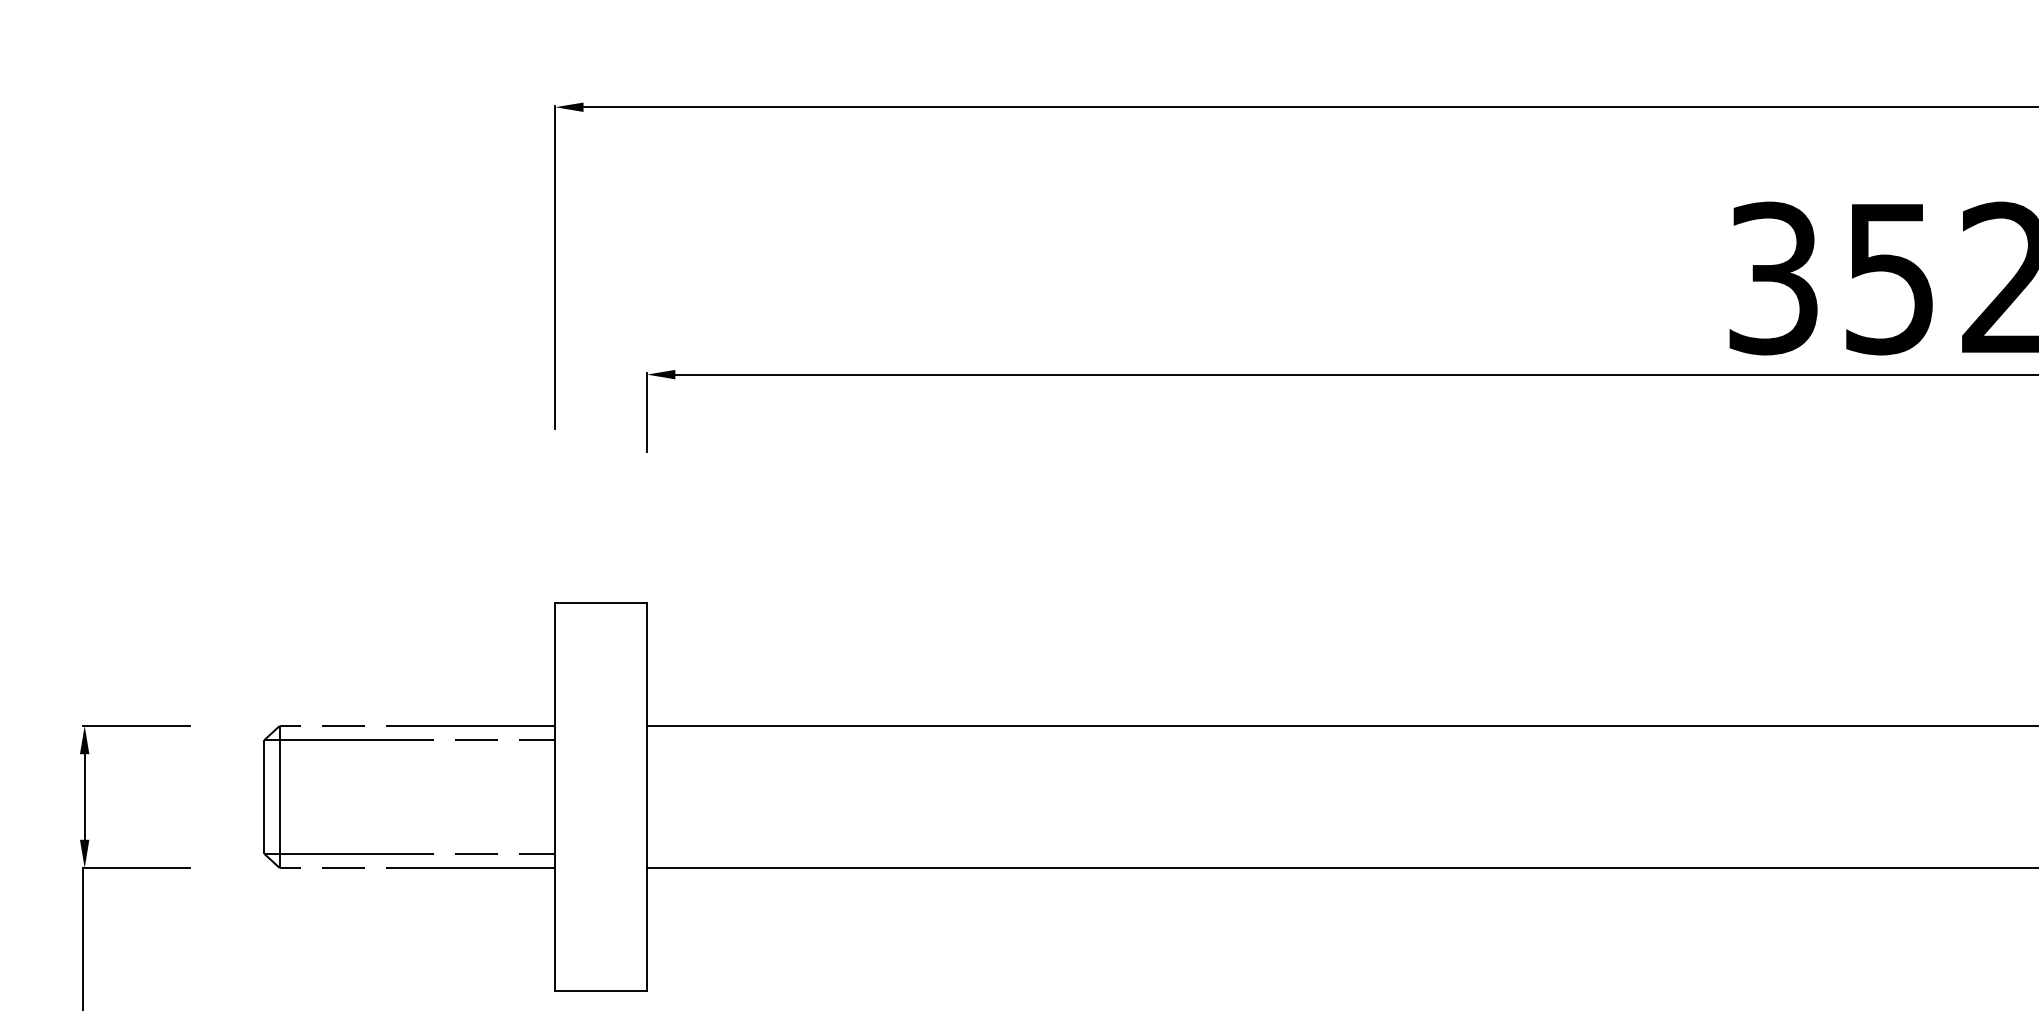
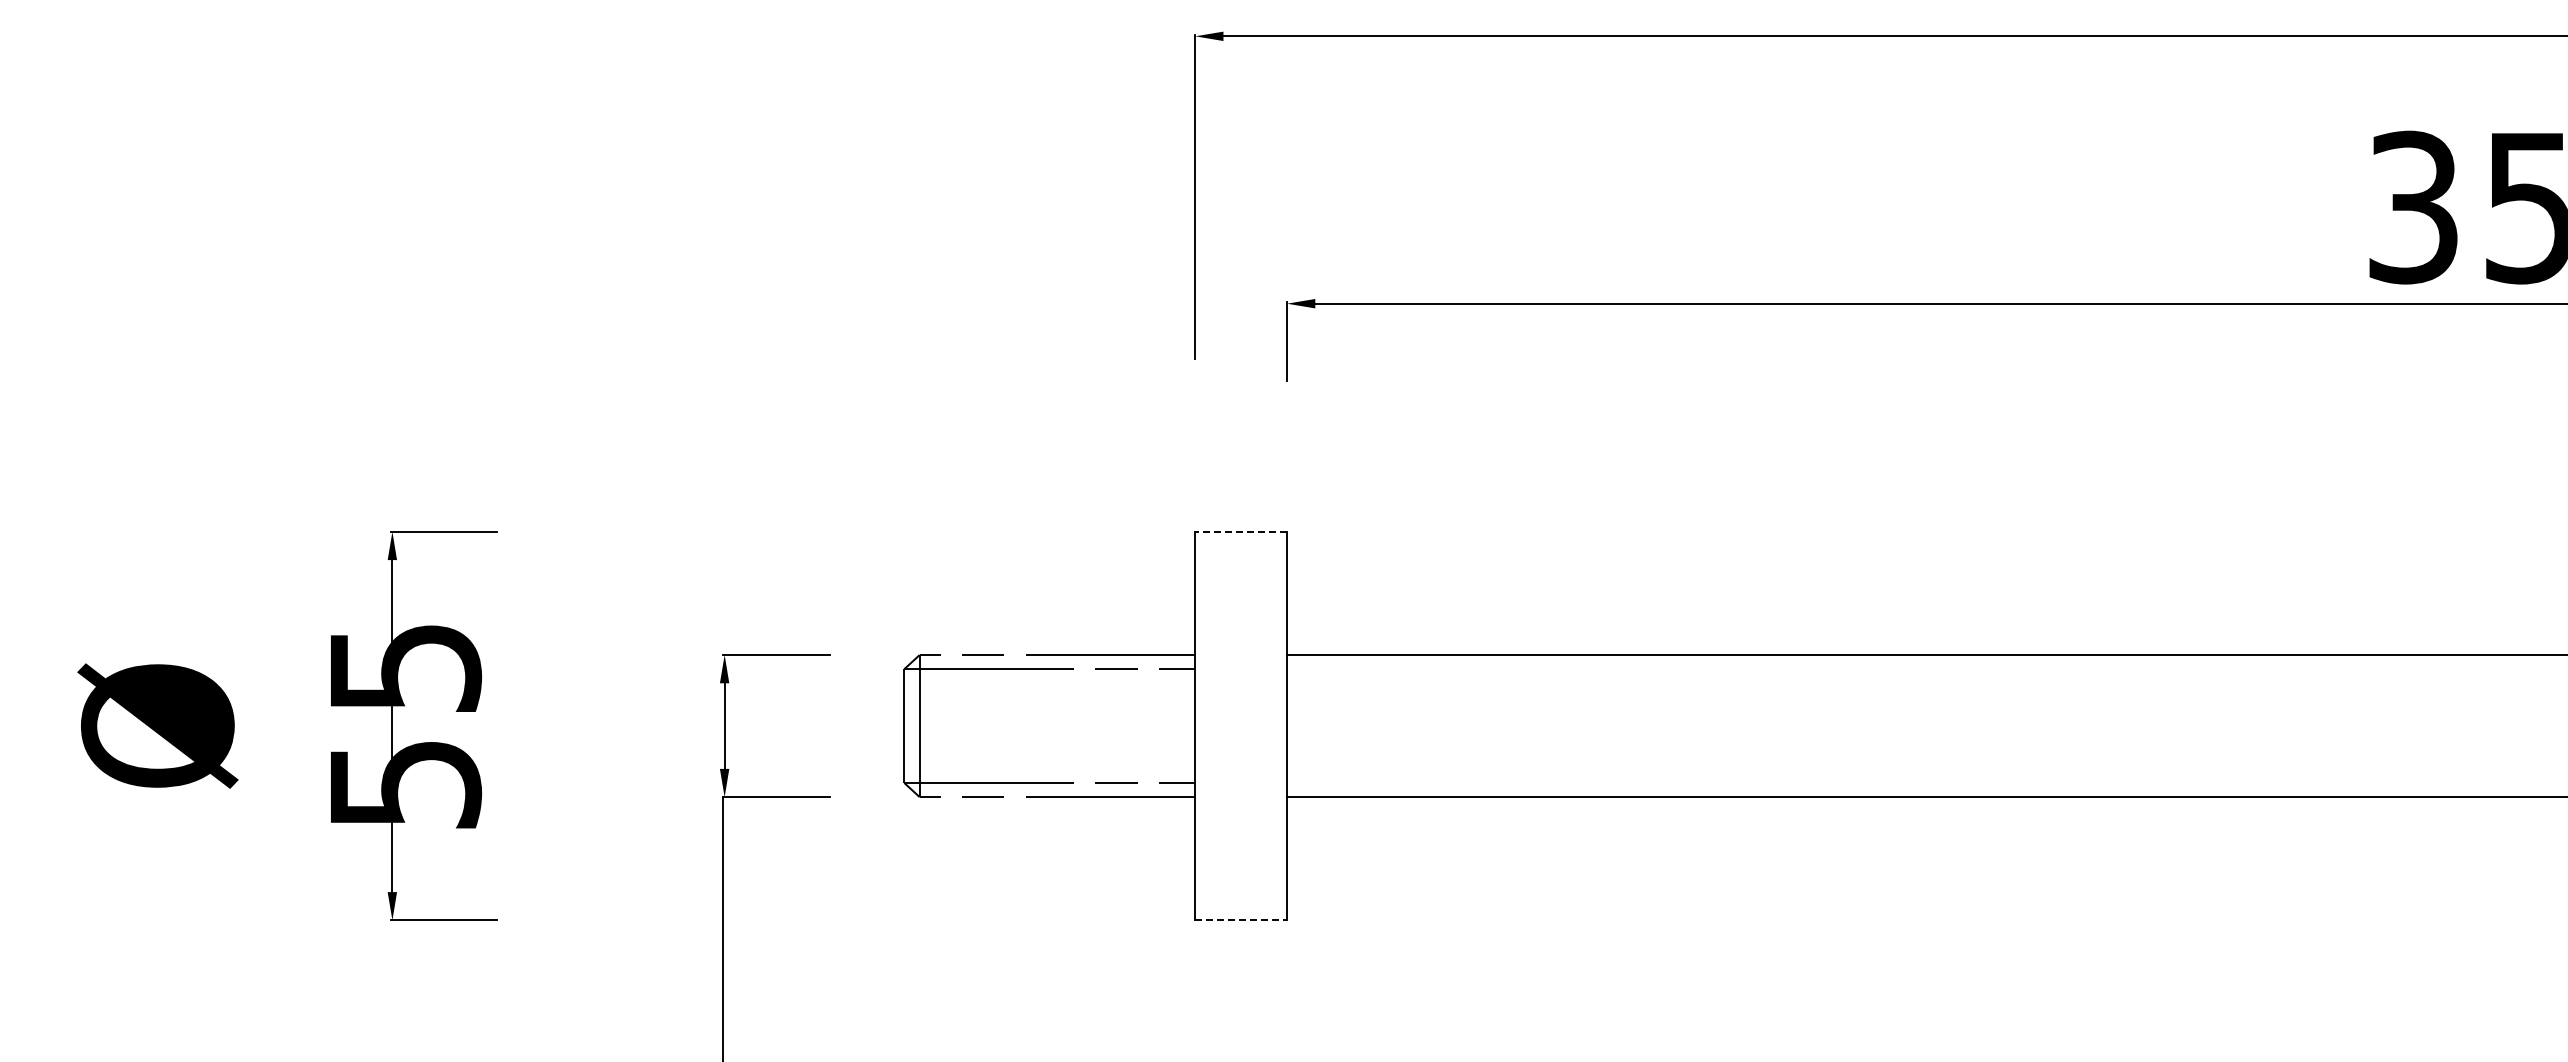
line: (601, 602) -> (1241, 531), solid -> dashed
line: (601, 991) -> (1241, 920), solid -> dashed

